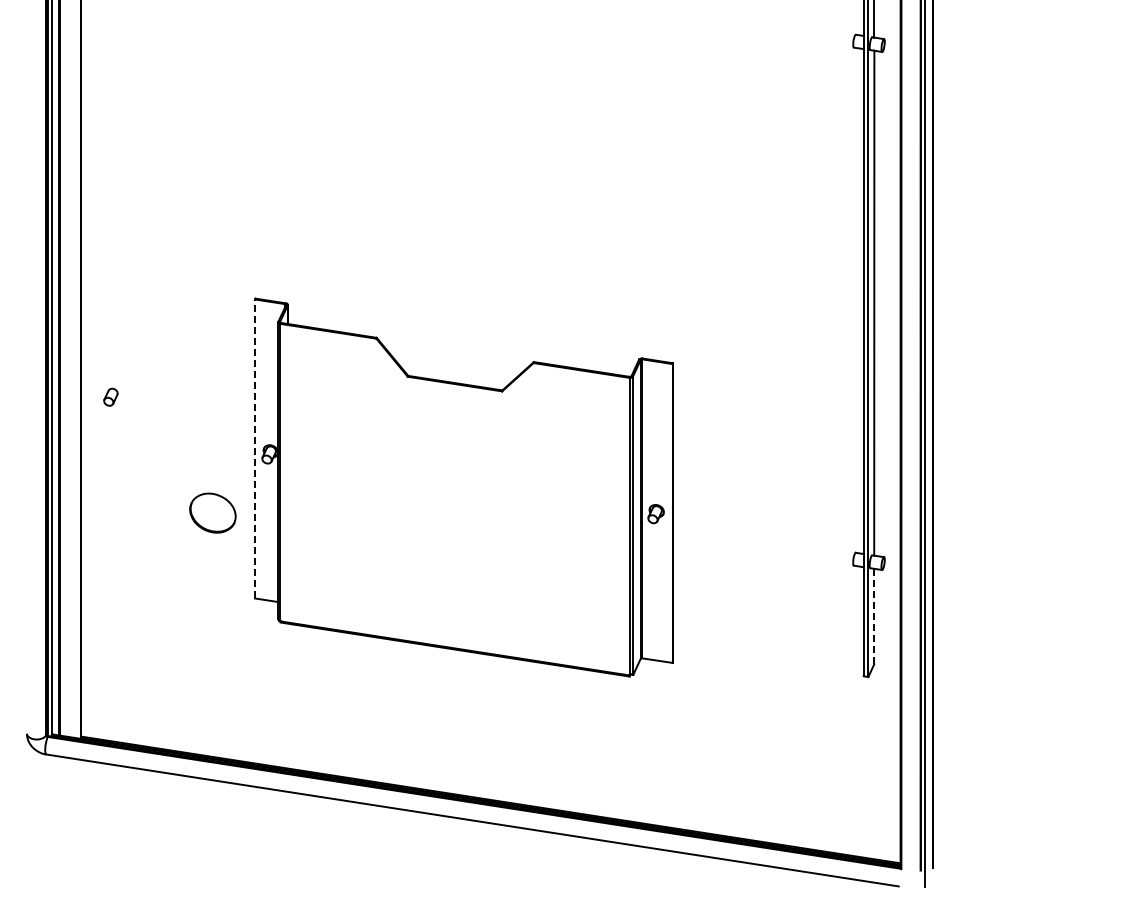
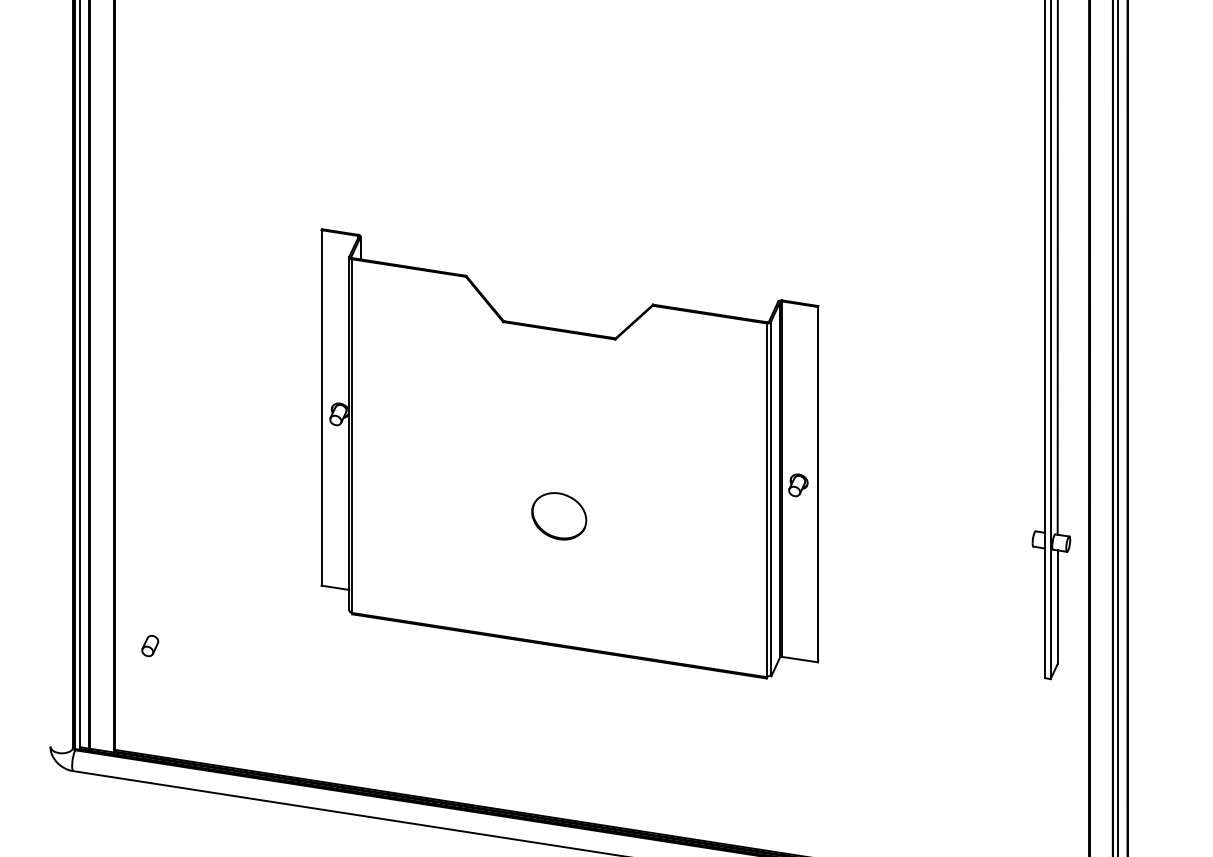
part: (110, 396) -> (149, 645), moved
line: (255, 448) -> (322, 407), dashed -> solid
part: (212, 512) -> (558, 515), moved
line: (874, 616) -> (1058, 607), dashed -> solid

